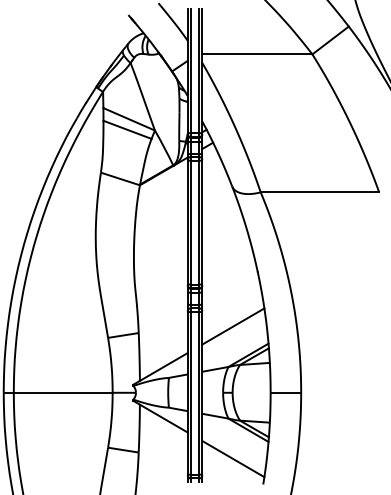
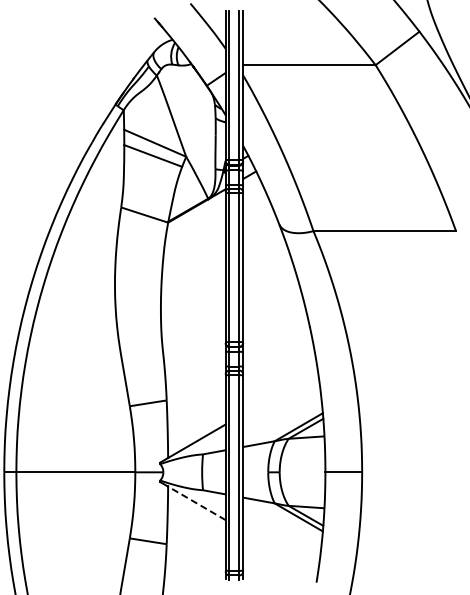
line: (233, 326) -> (280, 392), removed
line: (163, 418) -> (196, 503), solid -> dashed
line: (233, 458) -> (280, 551), removed

